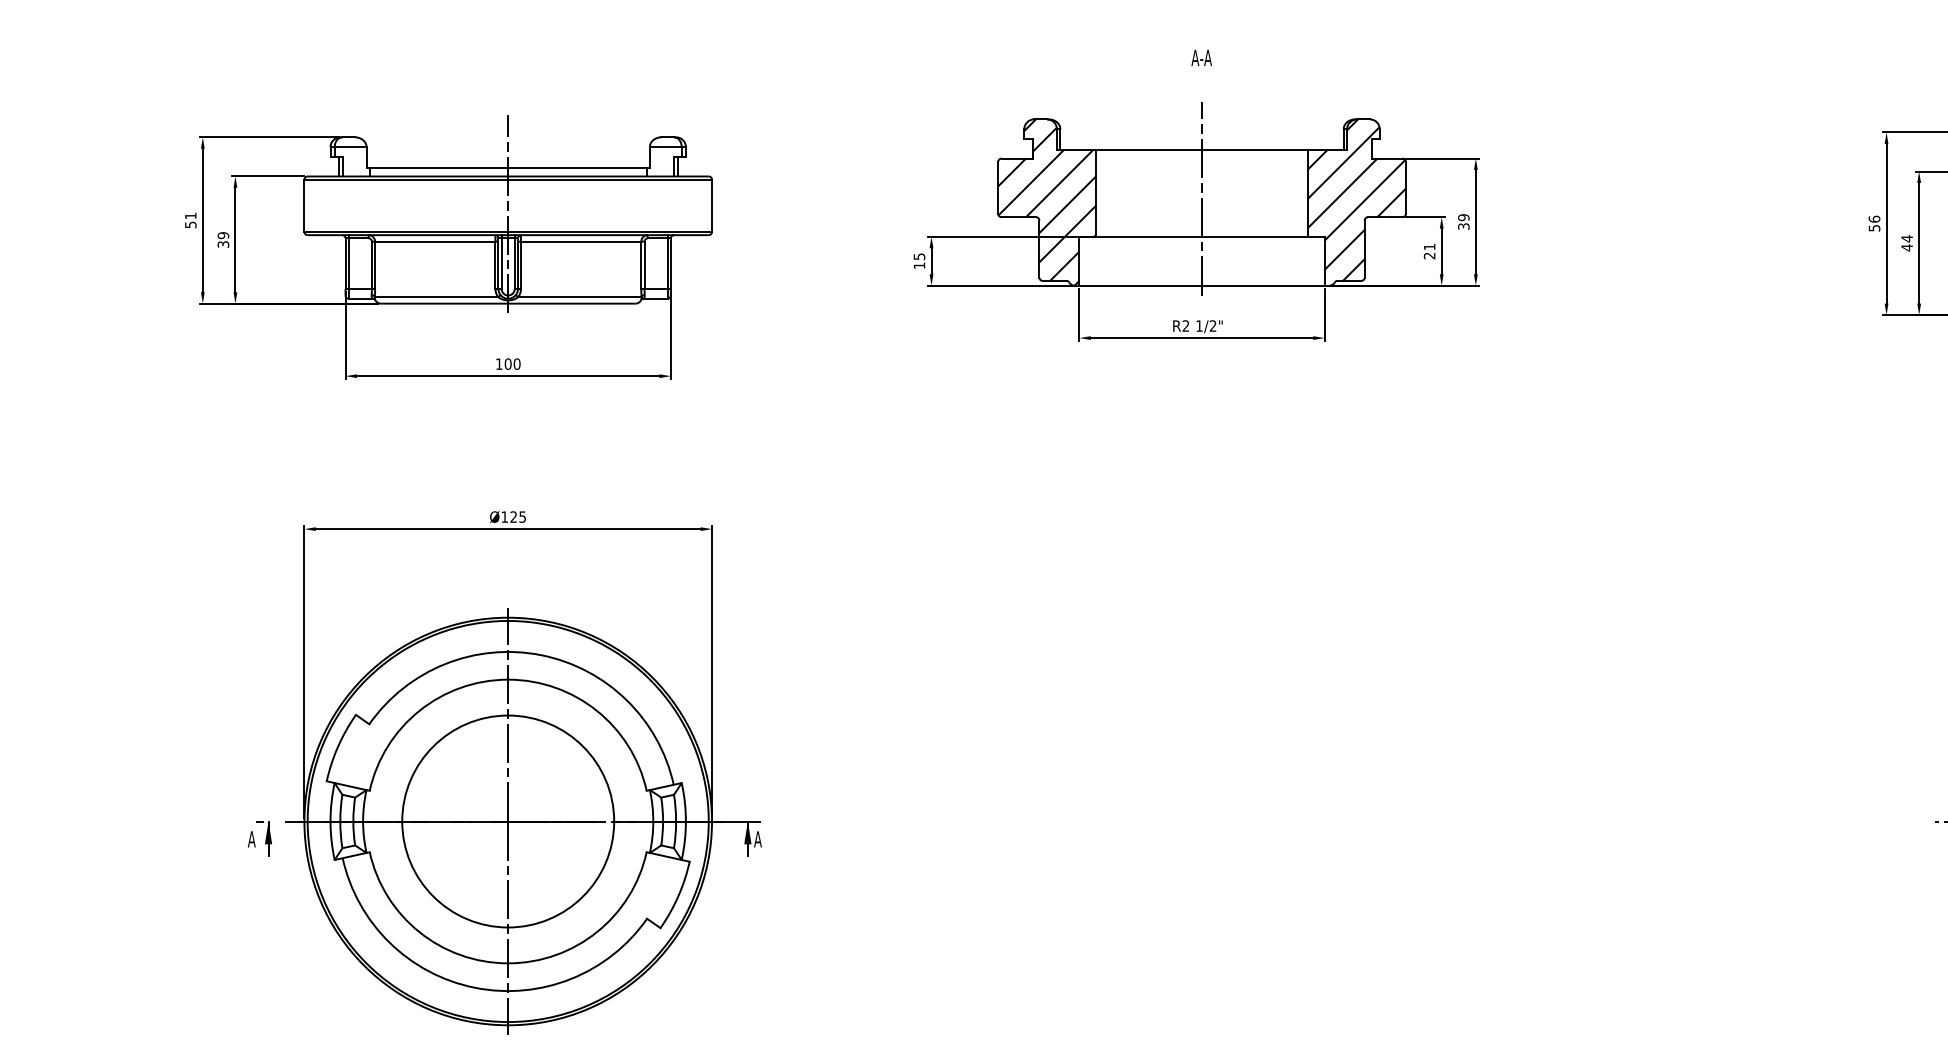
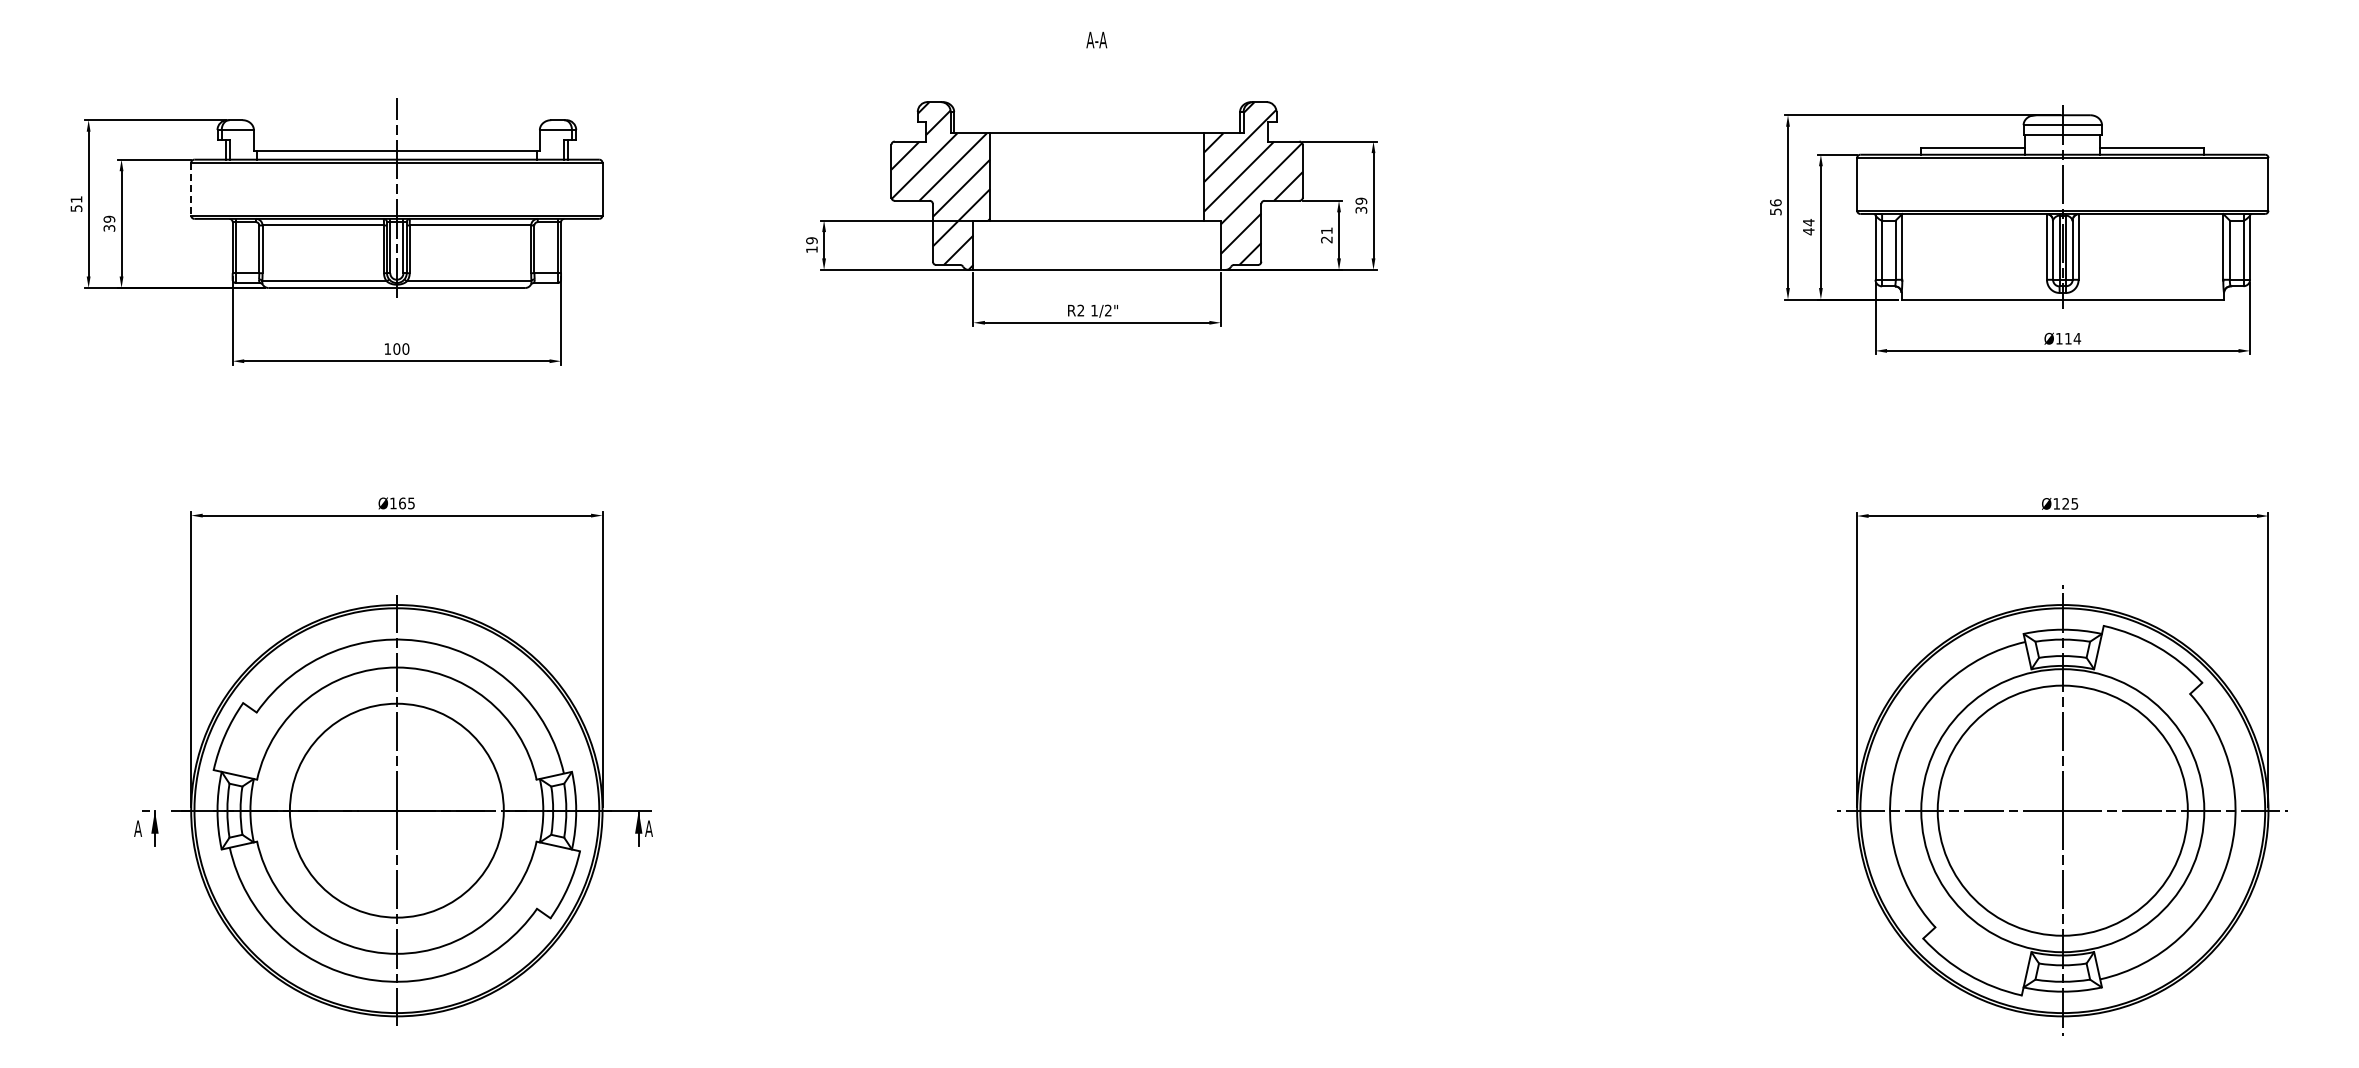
line: (1202, 198) -> (1097, 181), removed
line: (304, 206) -> (191, 189), solid -> dashed
text: (919, 256) -> (811, 240), 15 -> 19
text: (513, 517) -> (402, 503), Ø125 -> Ø165

